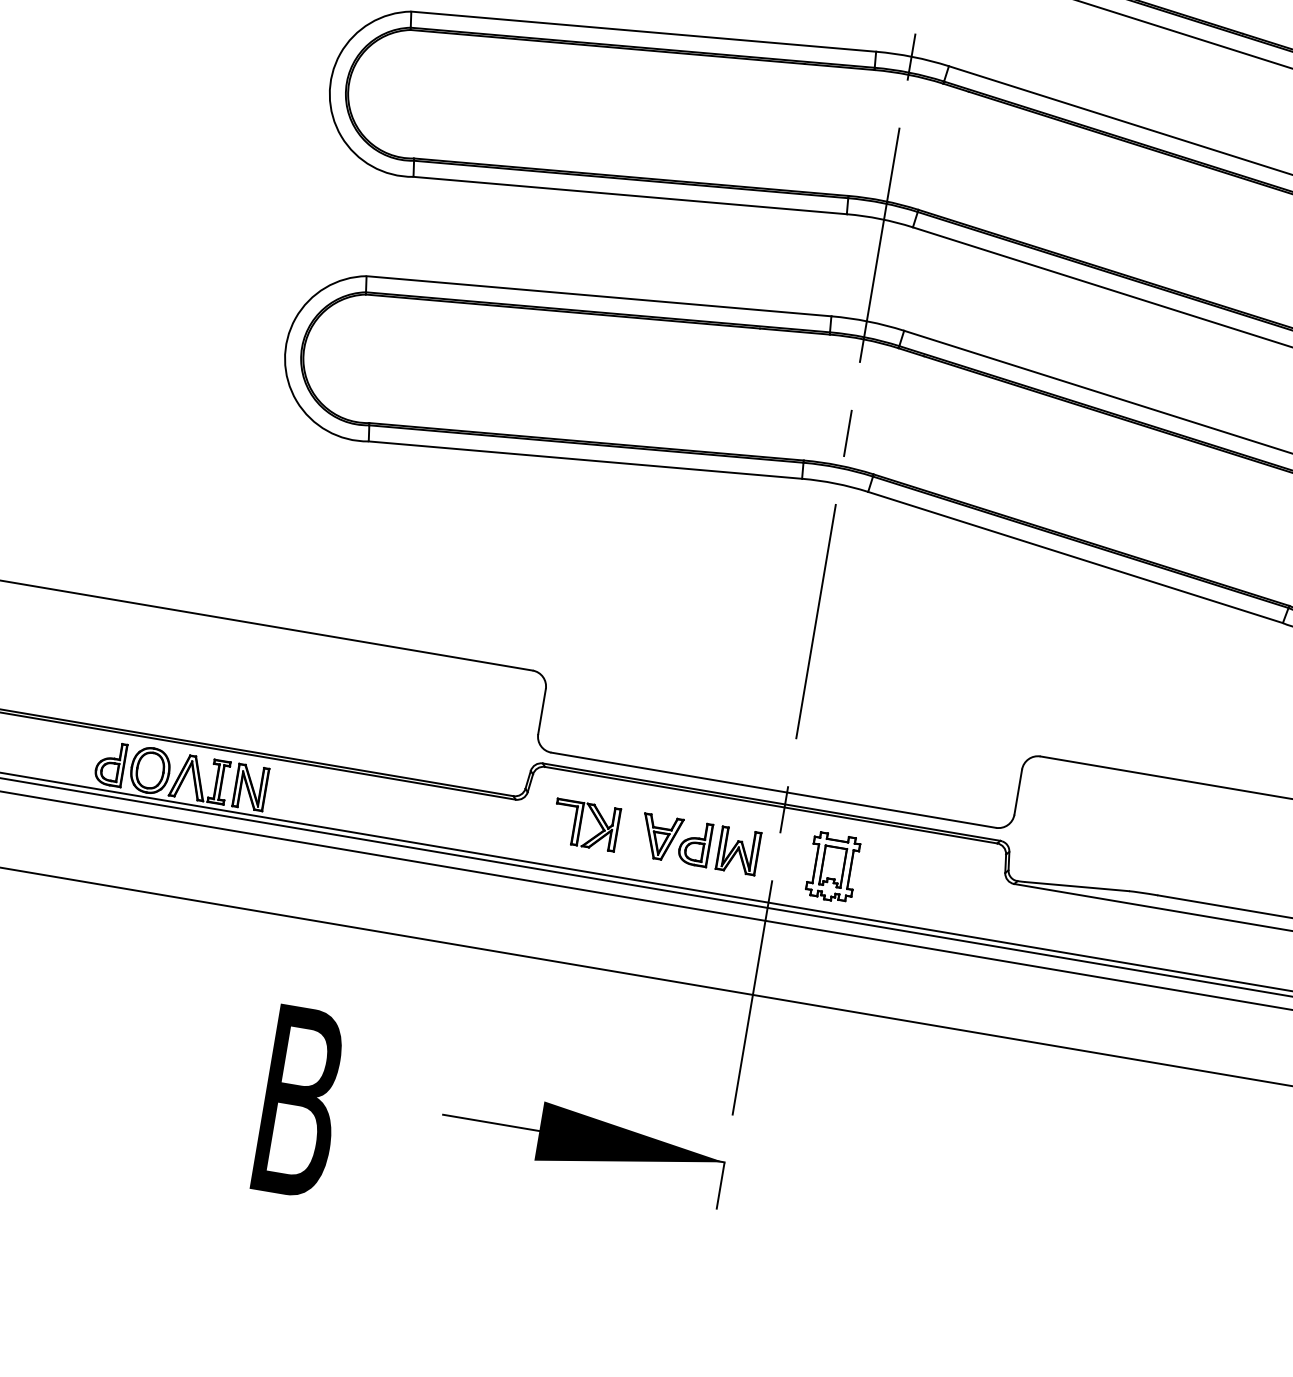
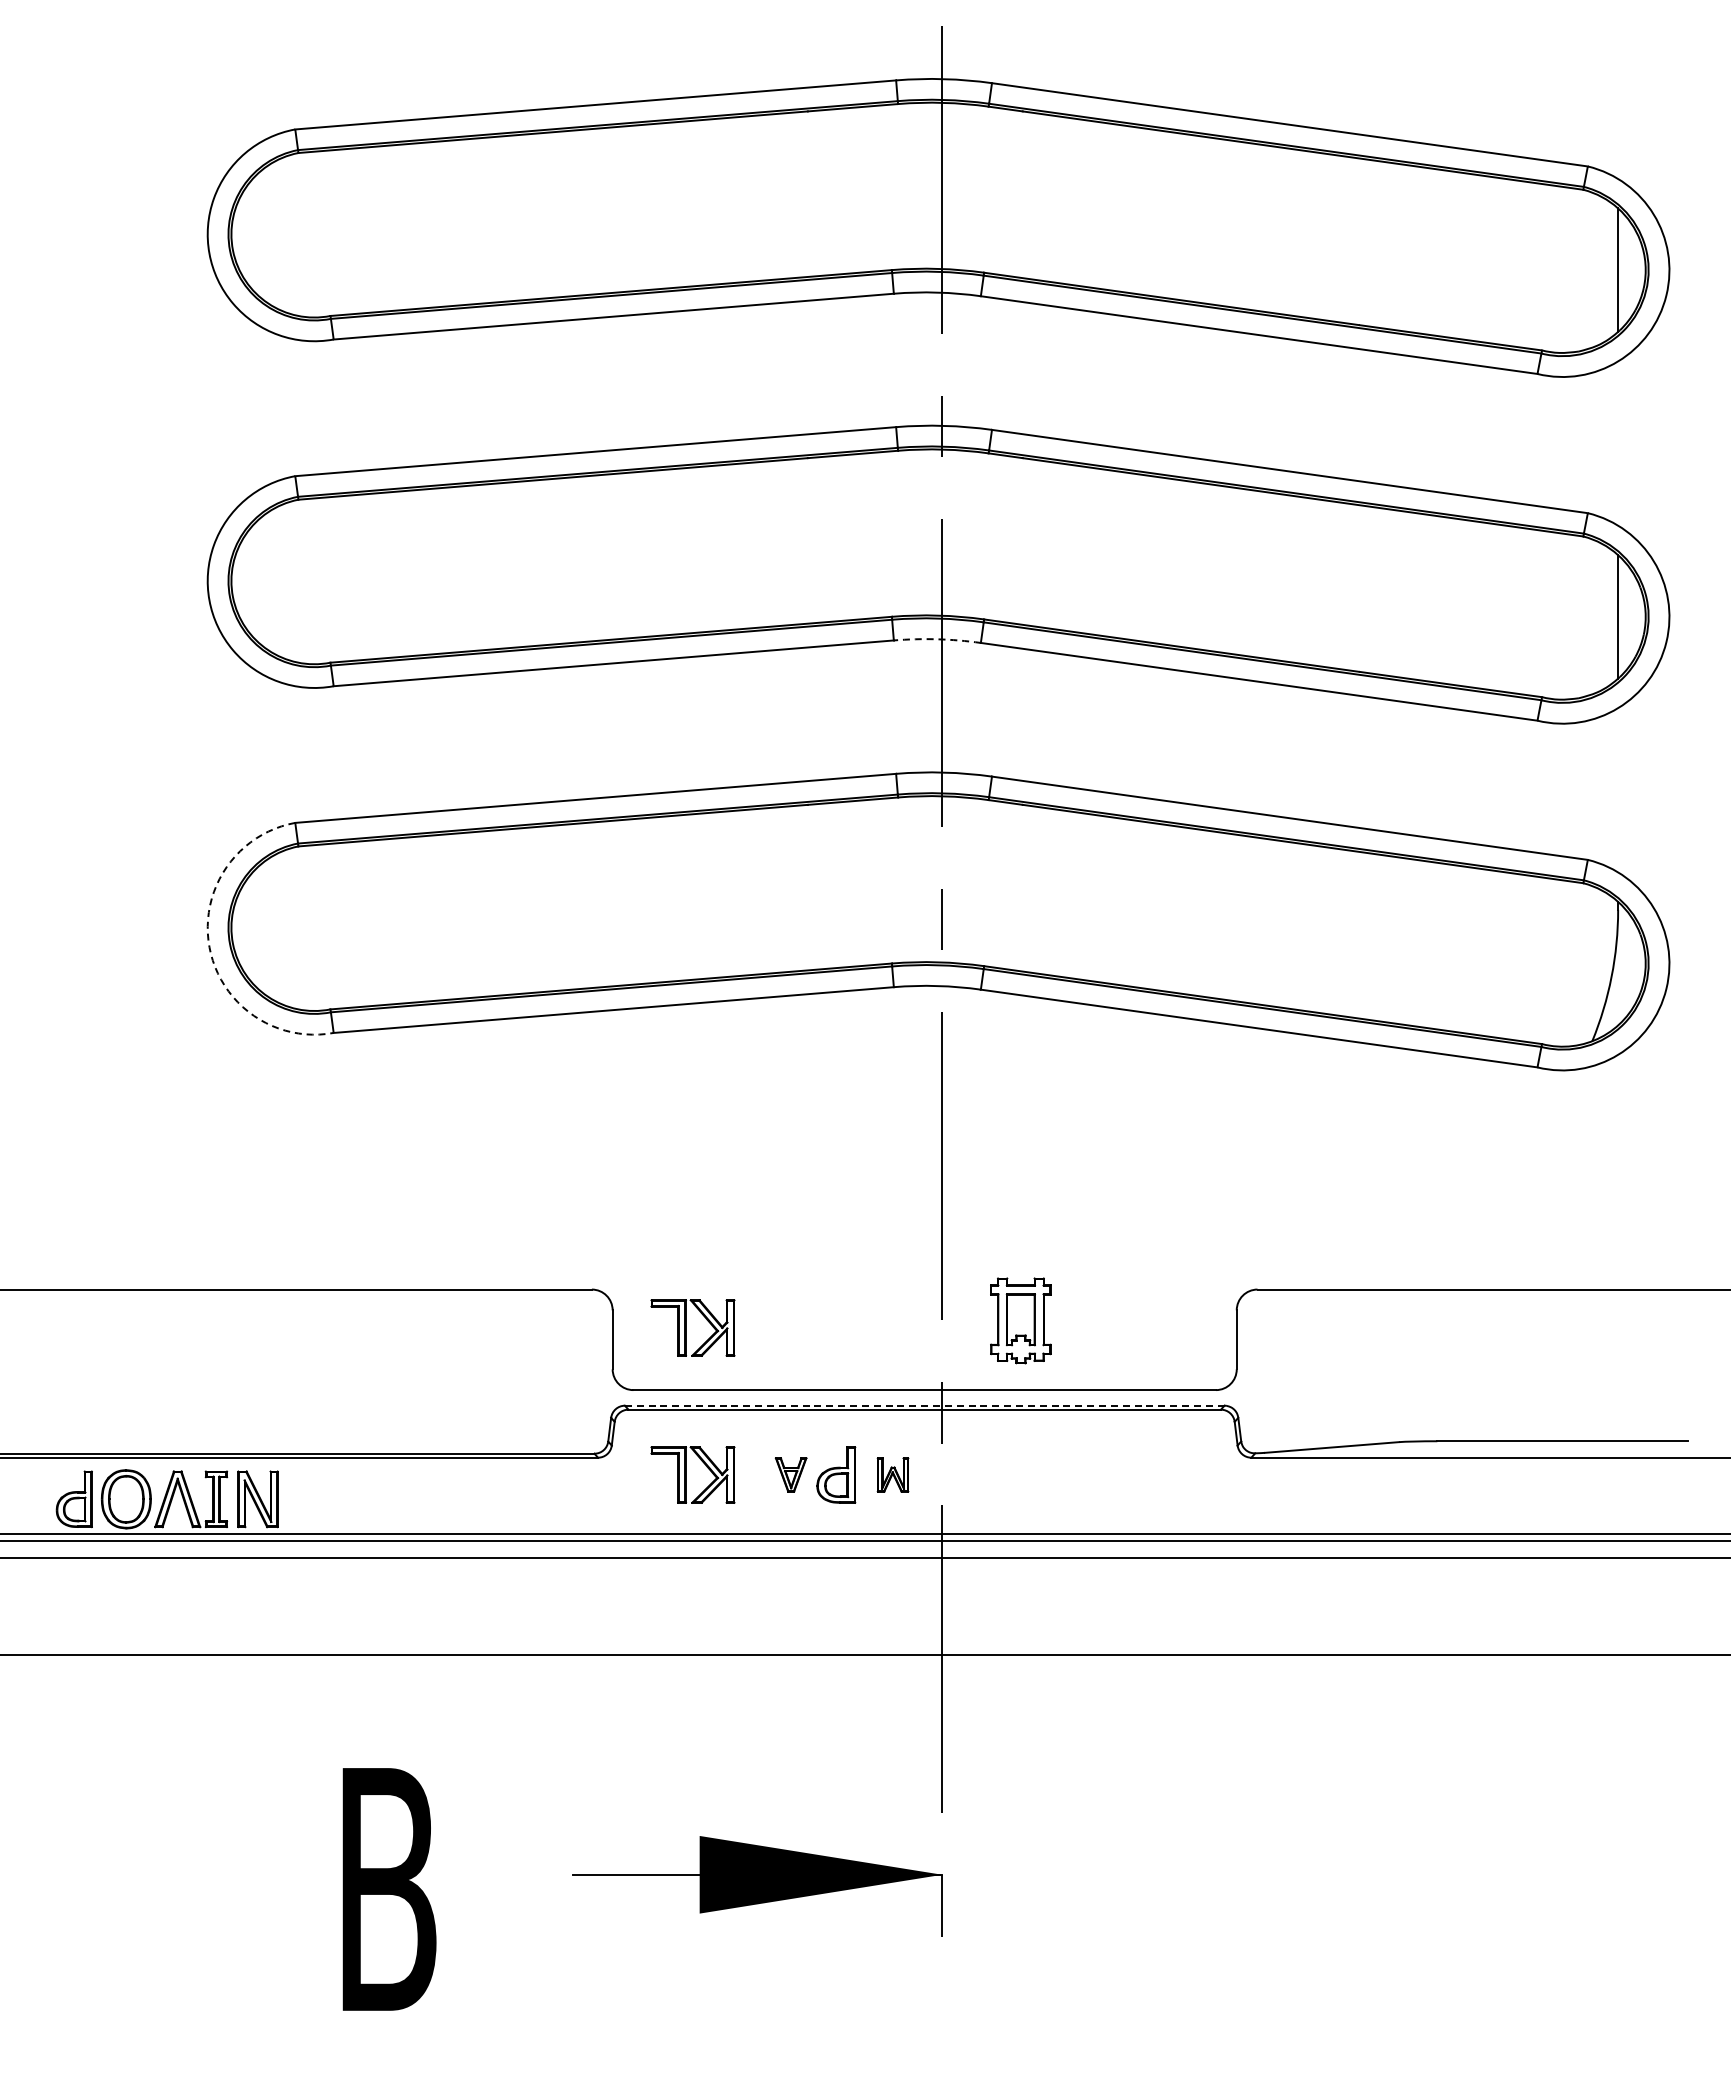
arc: (880, 219) -> (937, 639), solid -> dashed
arc: (285, 360) -> (209, 947), solid -> dashed
part: (604, 712) -> (692, 1327), added
line: (771, 801) -> (924, 1405), solid -> dashed
part: (660, 837) -> (790, 1474), size x0.6
part: (738, 850) -> (892, 1474), size x0.6
part: (832, 867) -> (1020, 1320), moved

